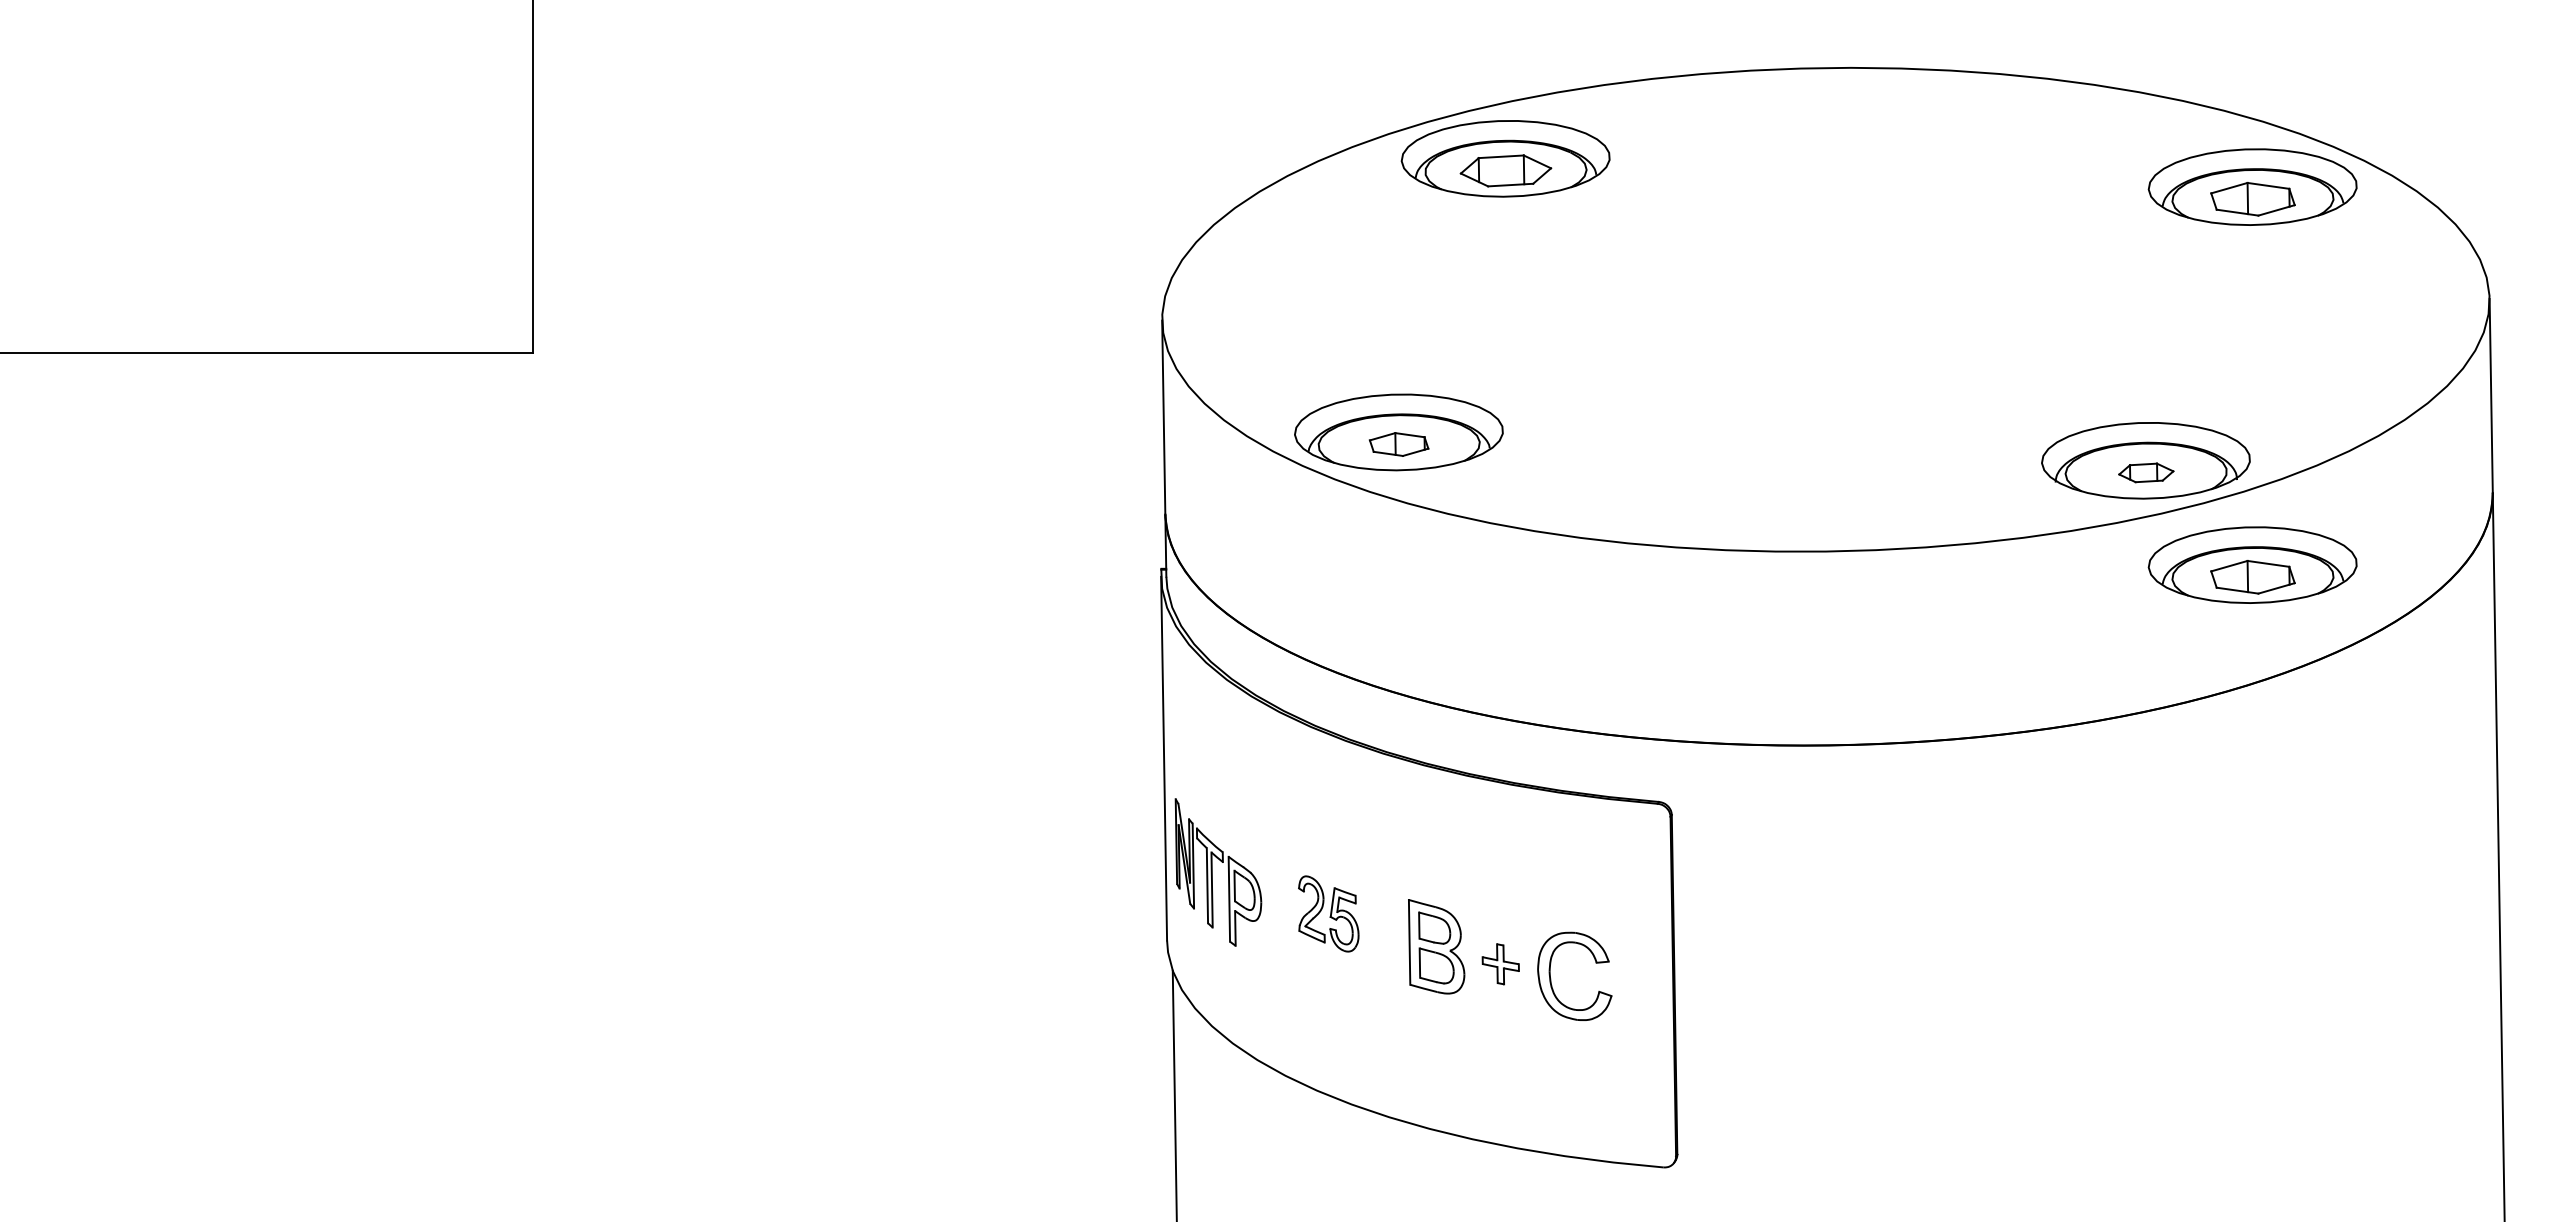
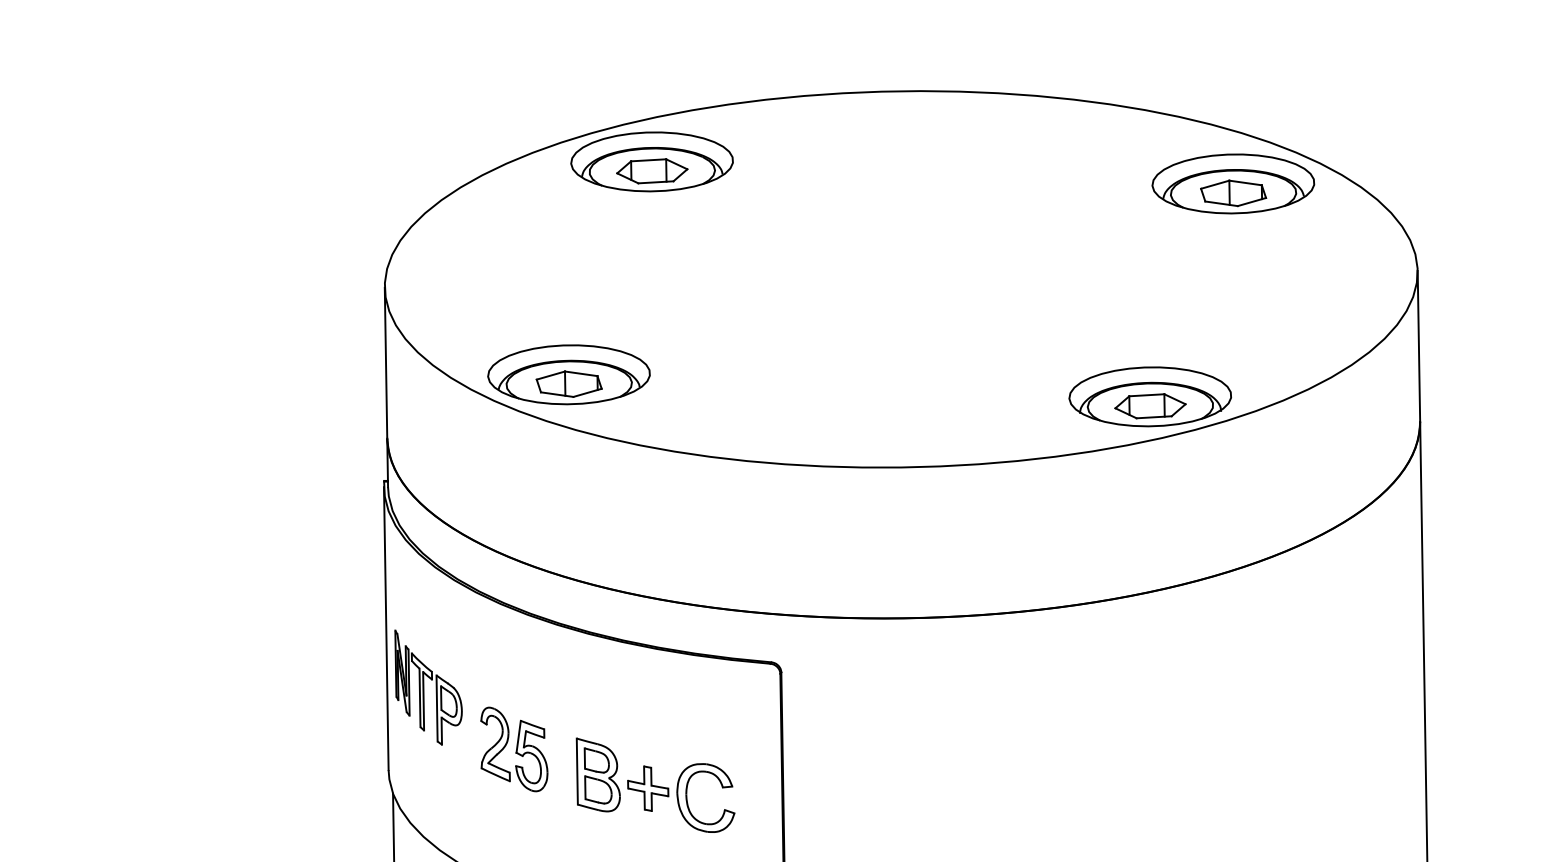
part: (1398, 444) -> (568, 384), size x1.43
part: (2146, 472) -> (1150, 405), size x1.67
part: (2252, 564) -> (1233, 477), removed
part: (1218, 872) -> (428, 687), moved
part: (1328, 913) -> (514, 749), size x1.43
part: (1500, 963) -> (648, 788), size x1.43

